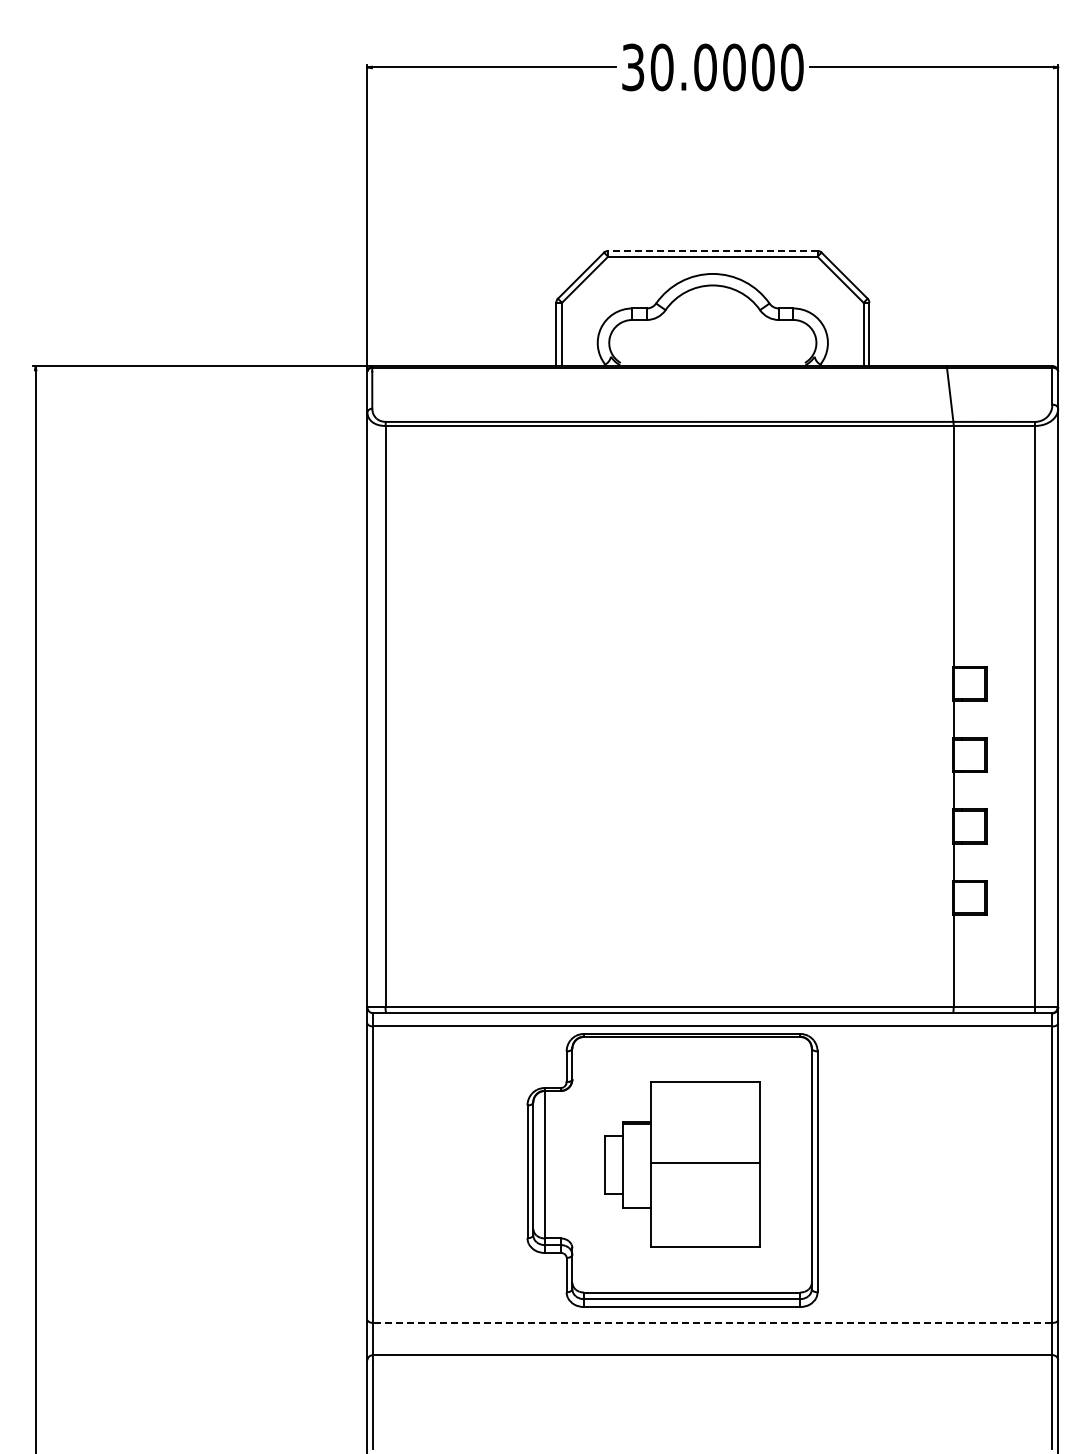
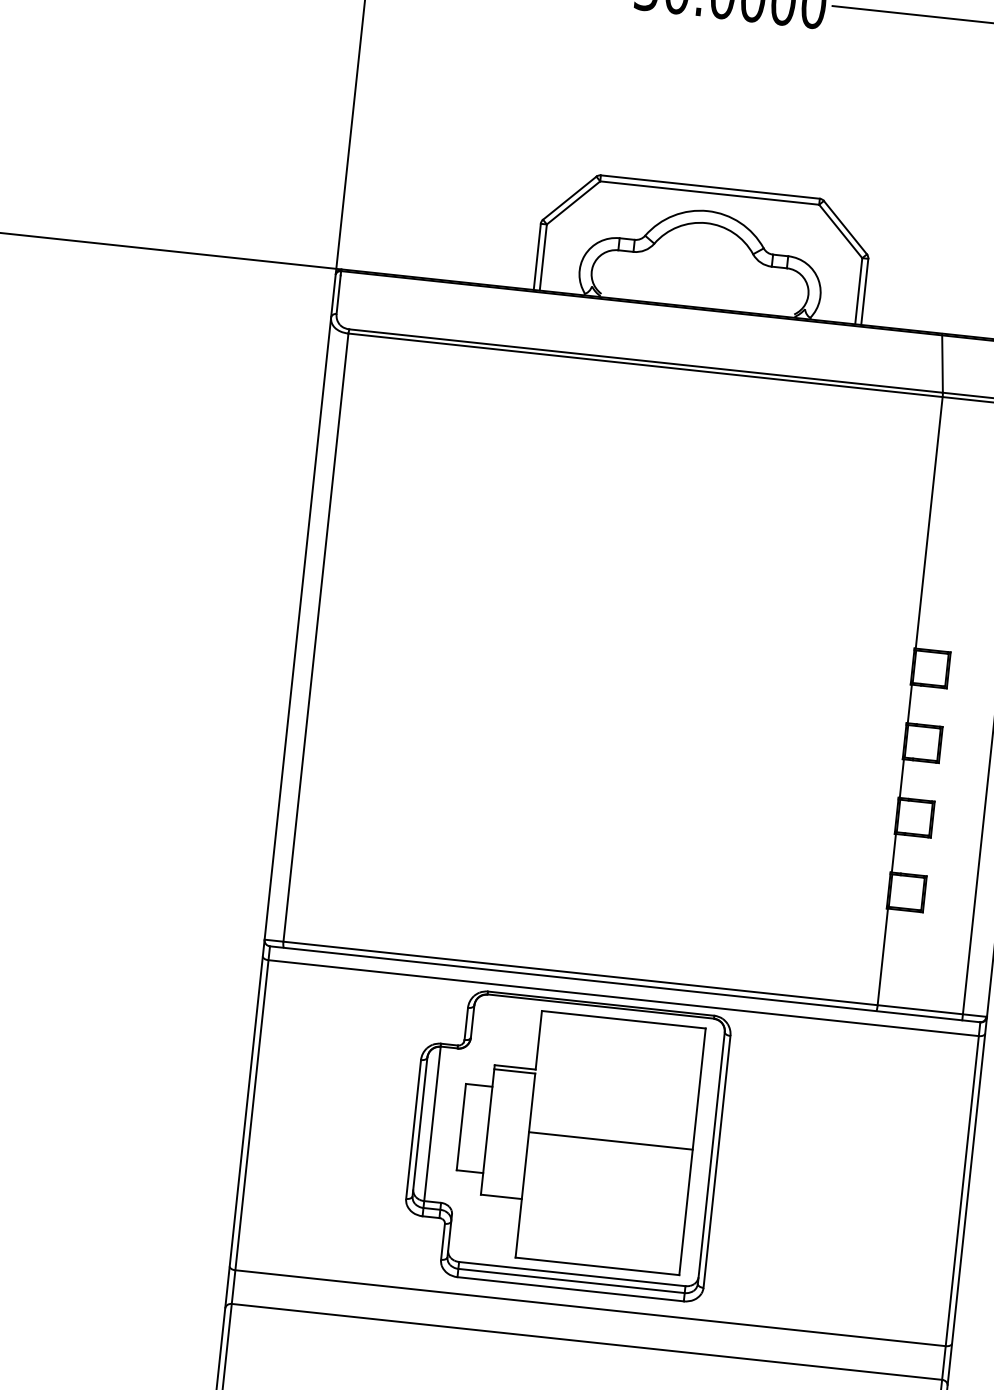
line: (712, 250) -> (710, 186), dashed -> solid
part: (682, 1164) -> (576, 1139), size x1.43
line: (712, 1322) -> (590, 1307), dashed -> solid

